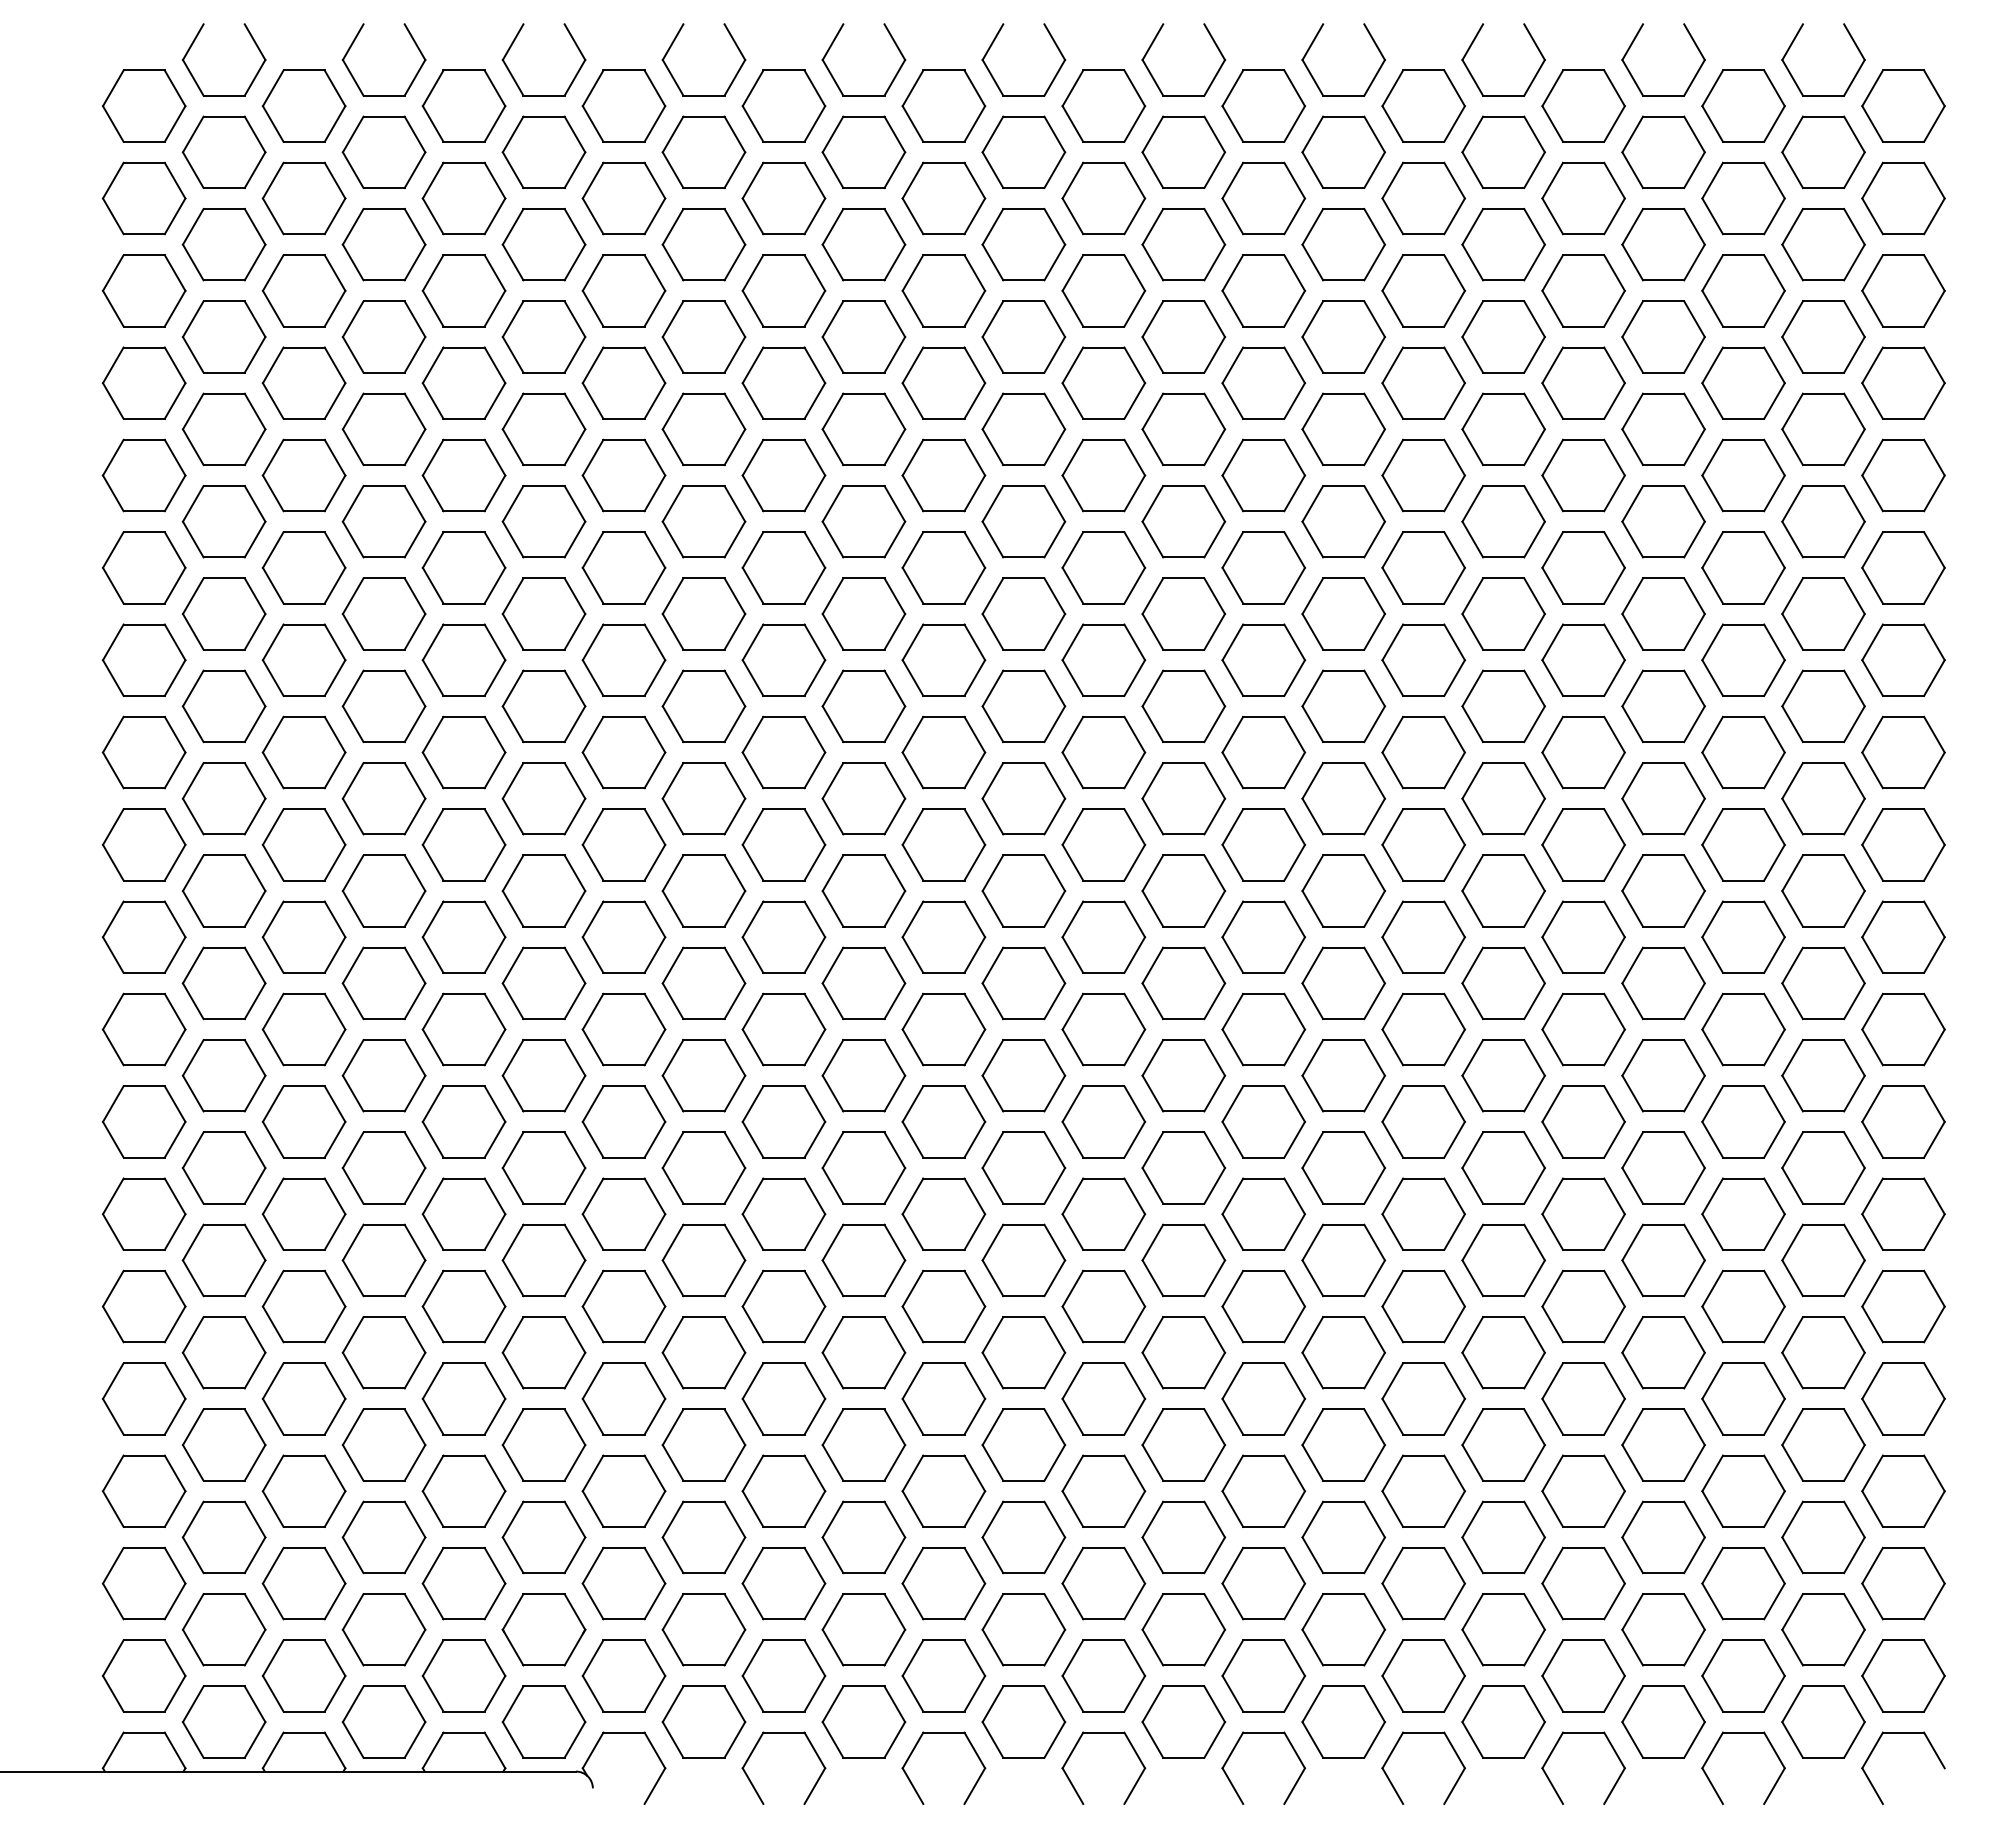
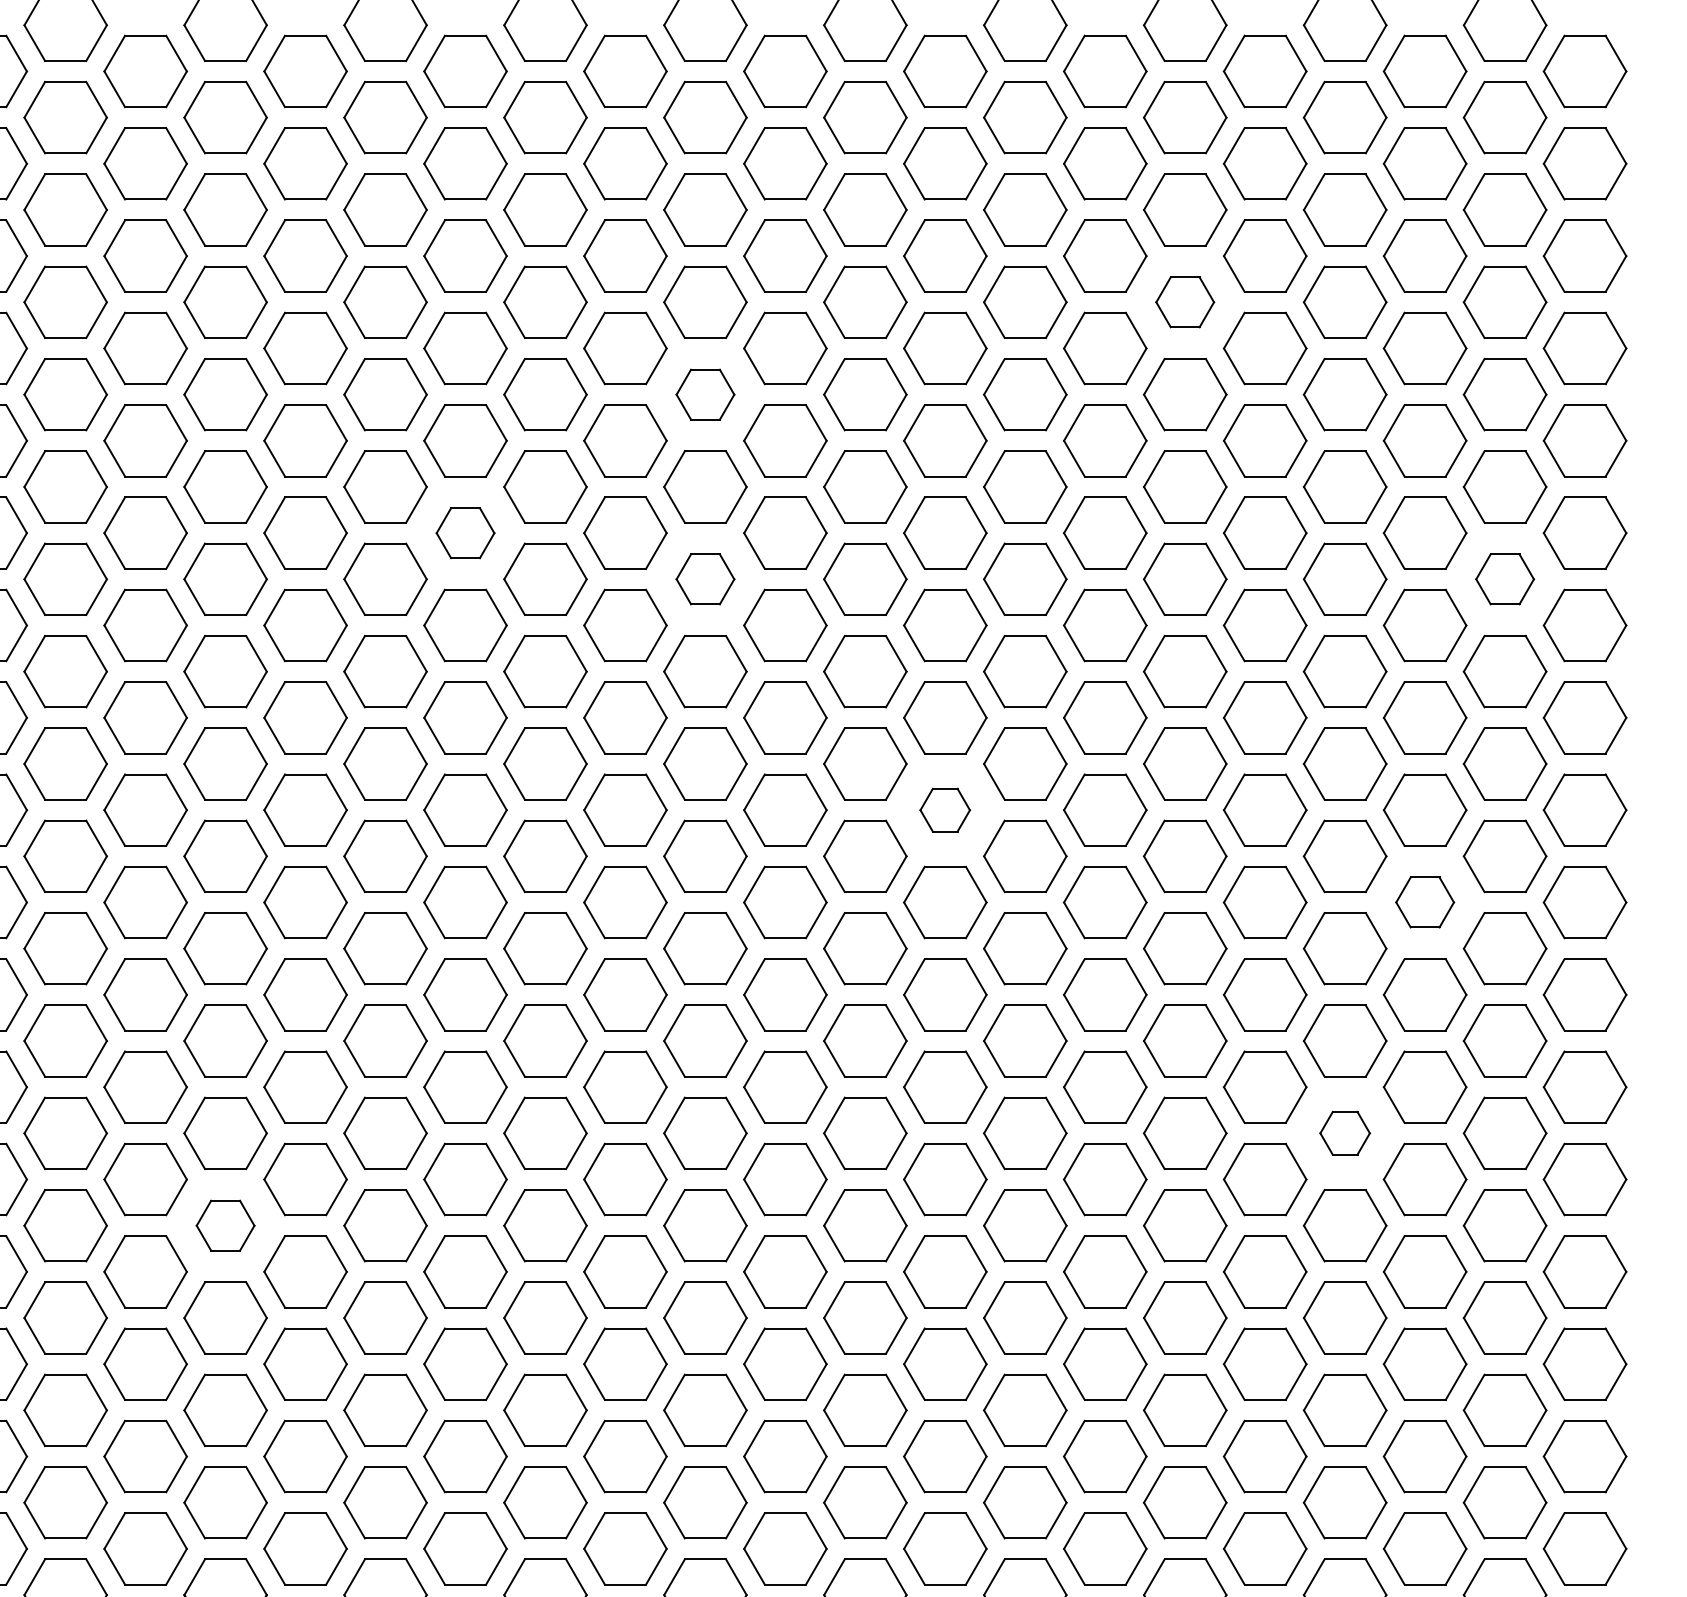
part: (1503, 336) -> (1185, 301), size x0.7
part: (1023, 429) -> (705, 394), size x0.7
part: (783, 567) -> (465, 532), size x0.7
part: (1023, 613) -> (705, 578), size x0.7
part: (1823, 613) -> (1505, 578), size x0.7
part: (1263, 844) -> (945, 809), size x0.6
part: (1743, 936) -> (1425, 901), size x0.7
part: (1663, 1167) -> (1345, 1132), size x0.6
part: (543, 1260) -> (225, 1225), size x0.7

